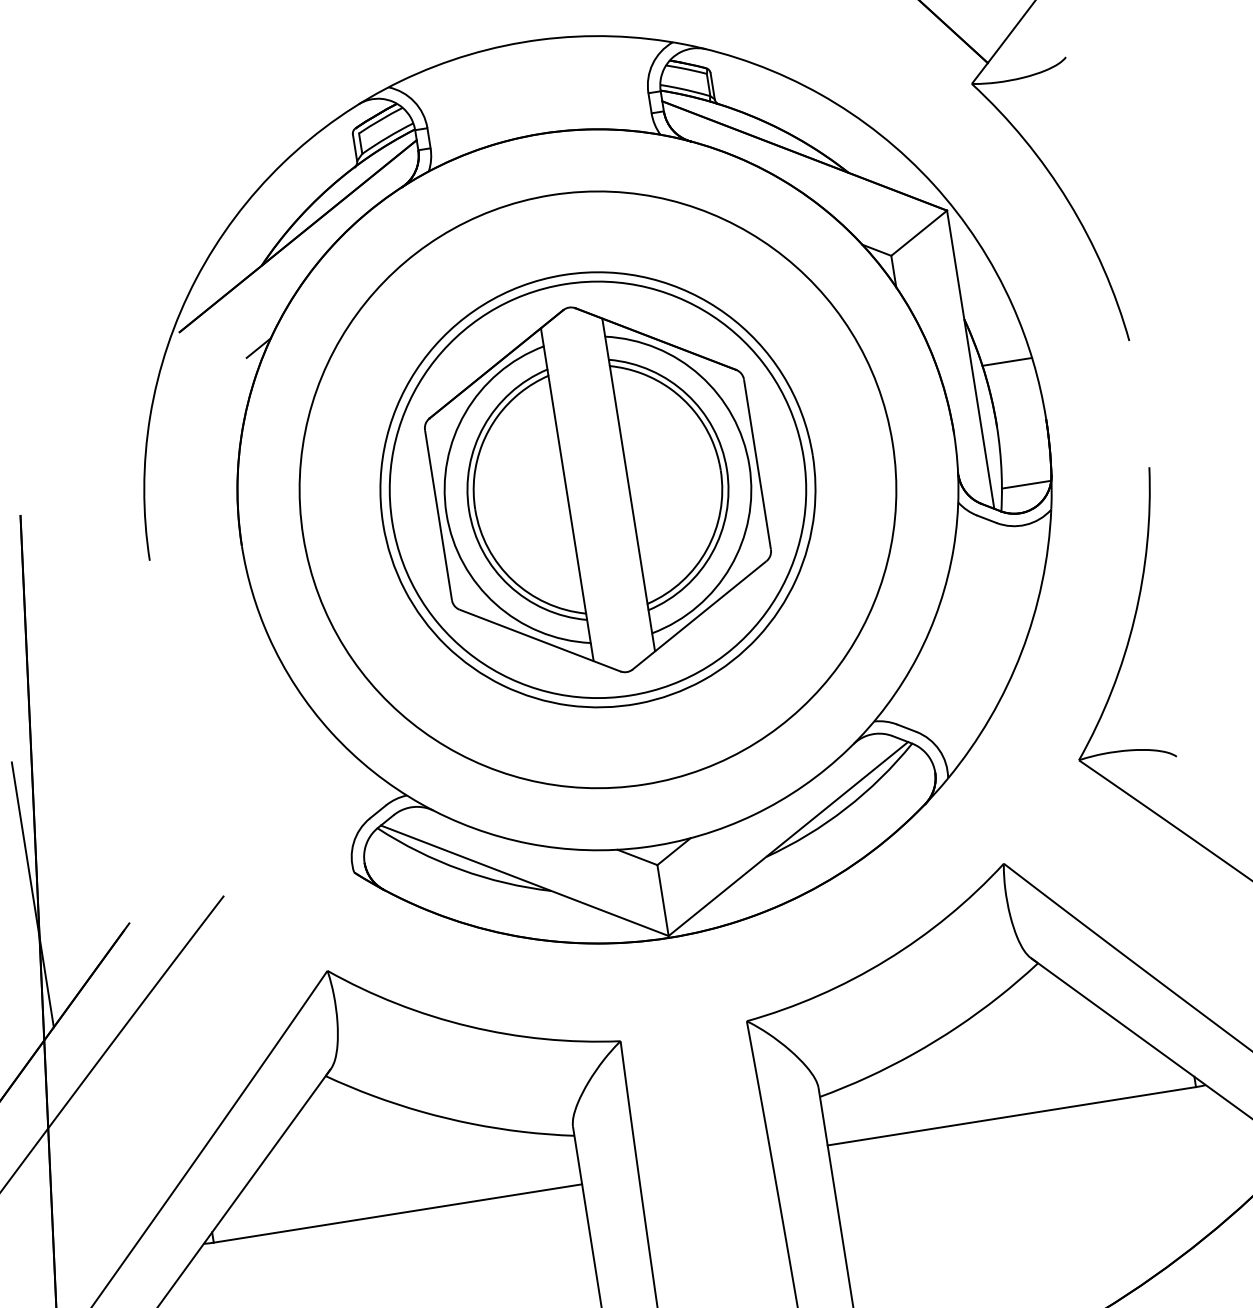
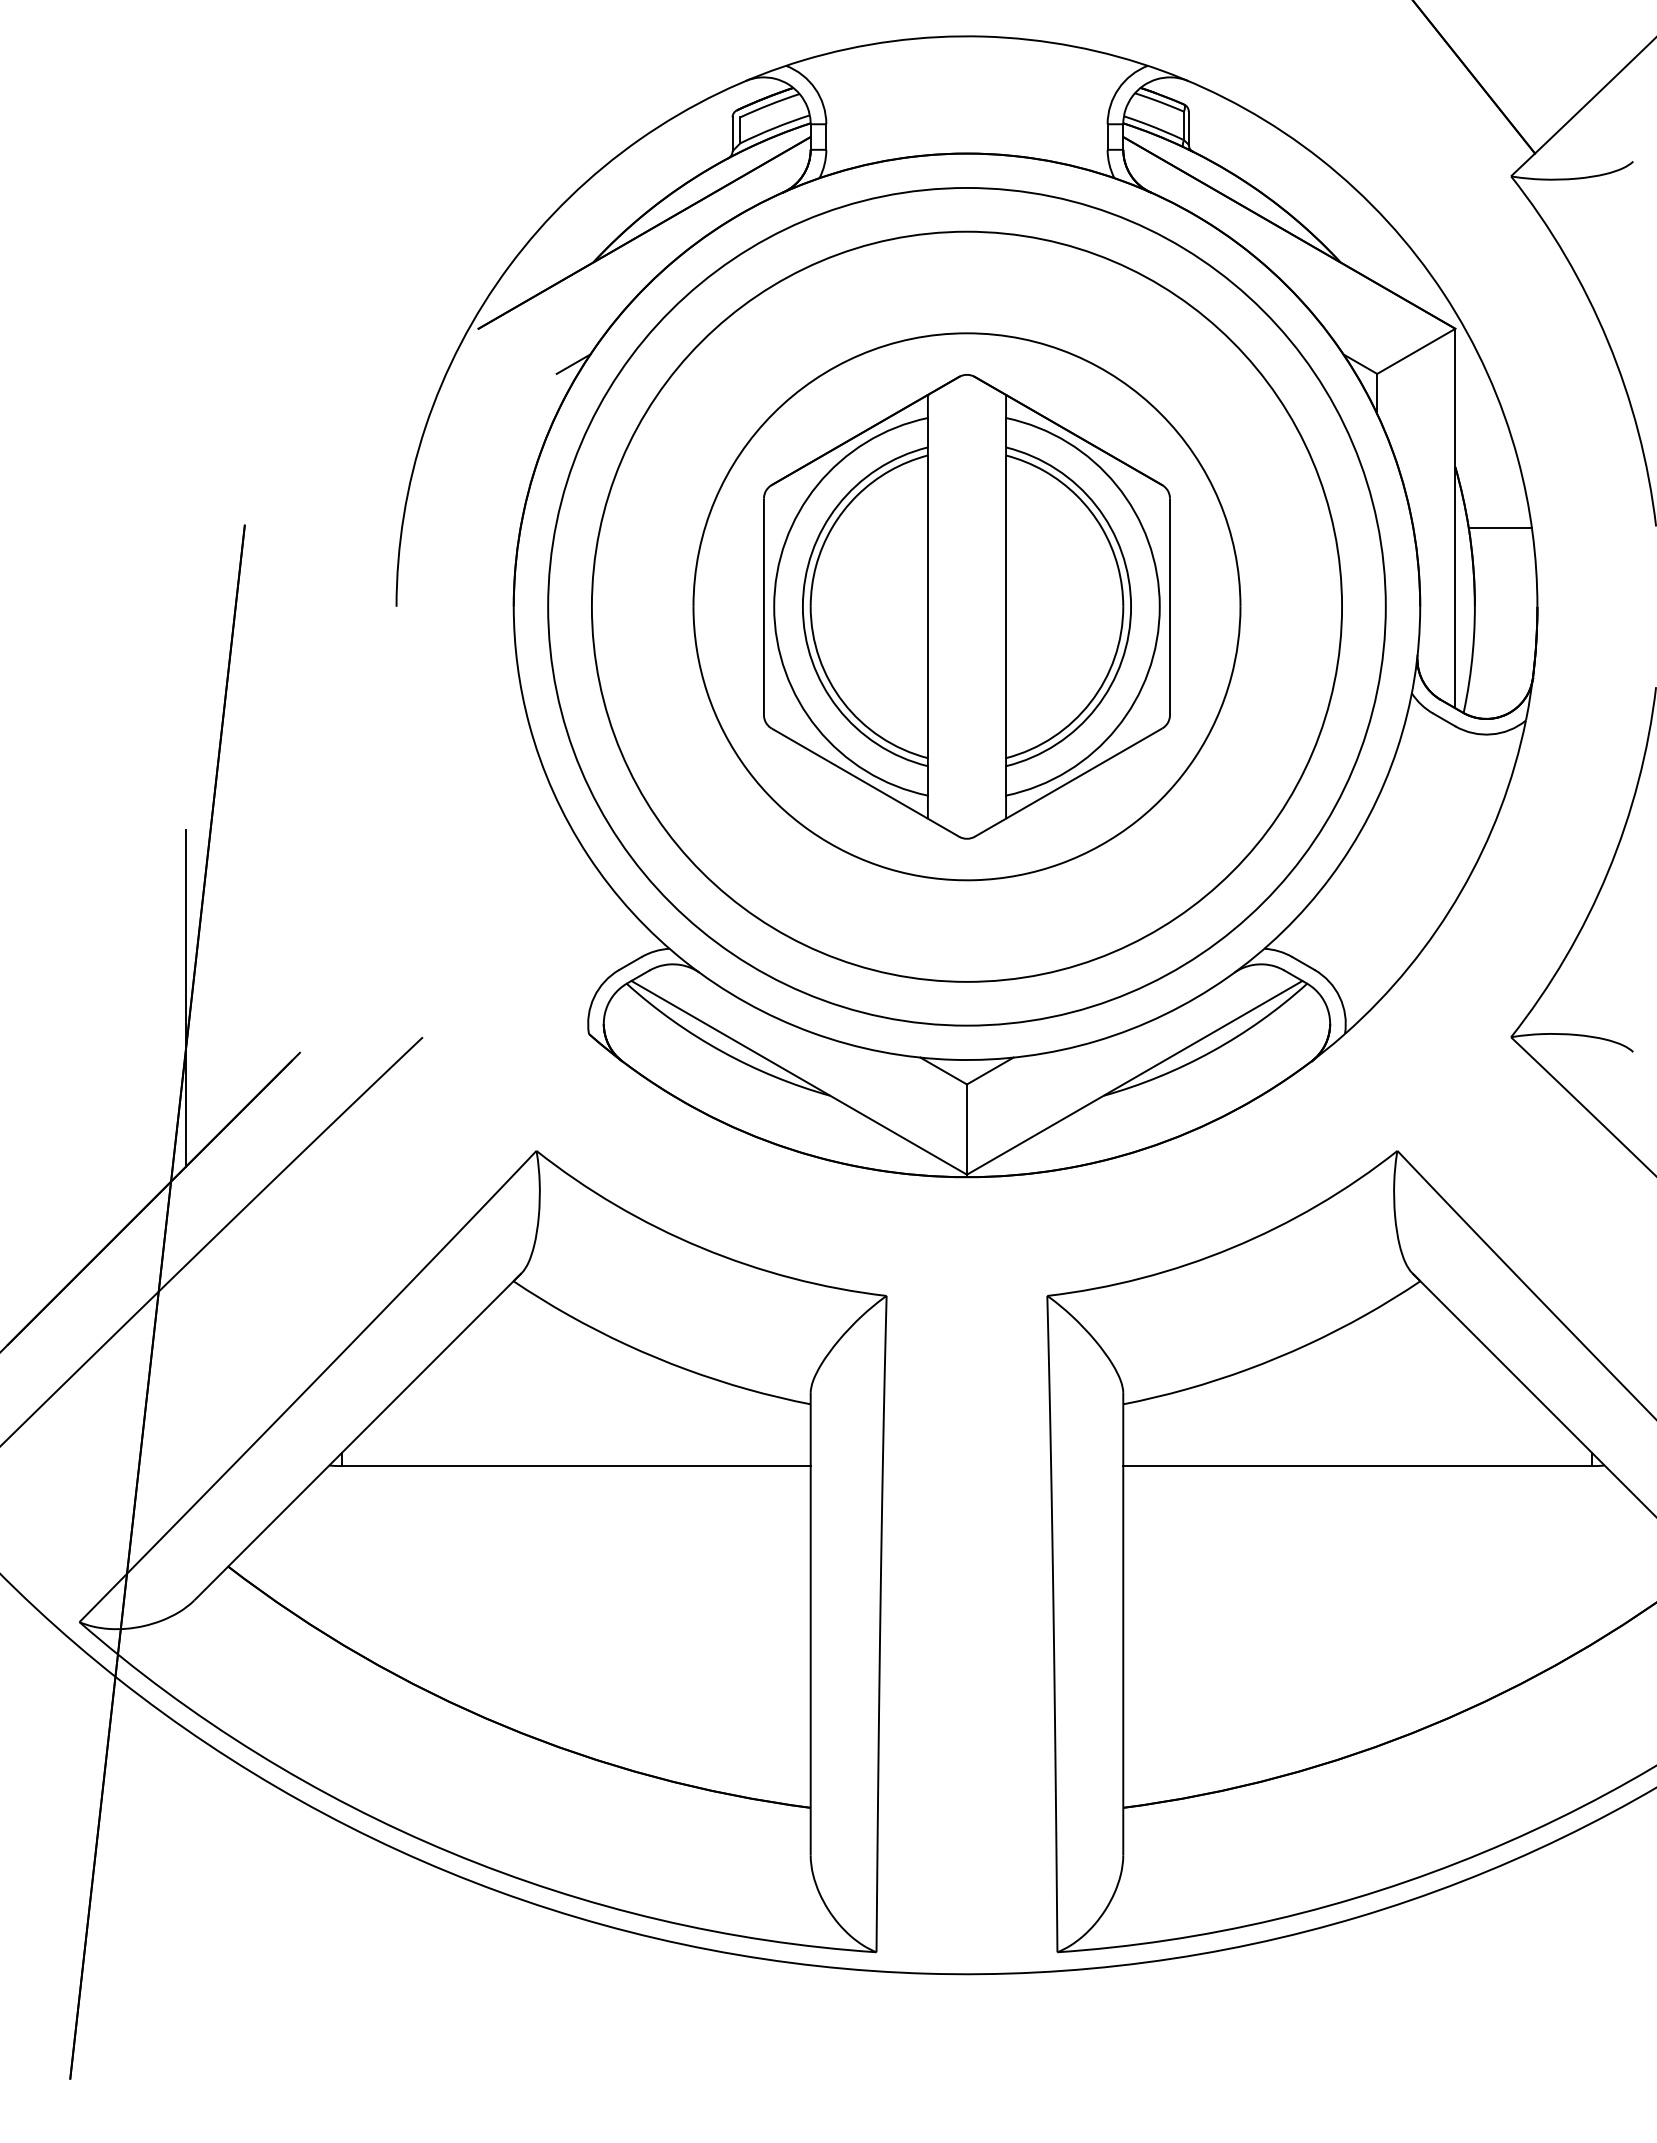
line: (1026, 484) -> (1499, 684), removed
circle: (597, 489) -> (966, 606), size x1.6

